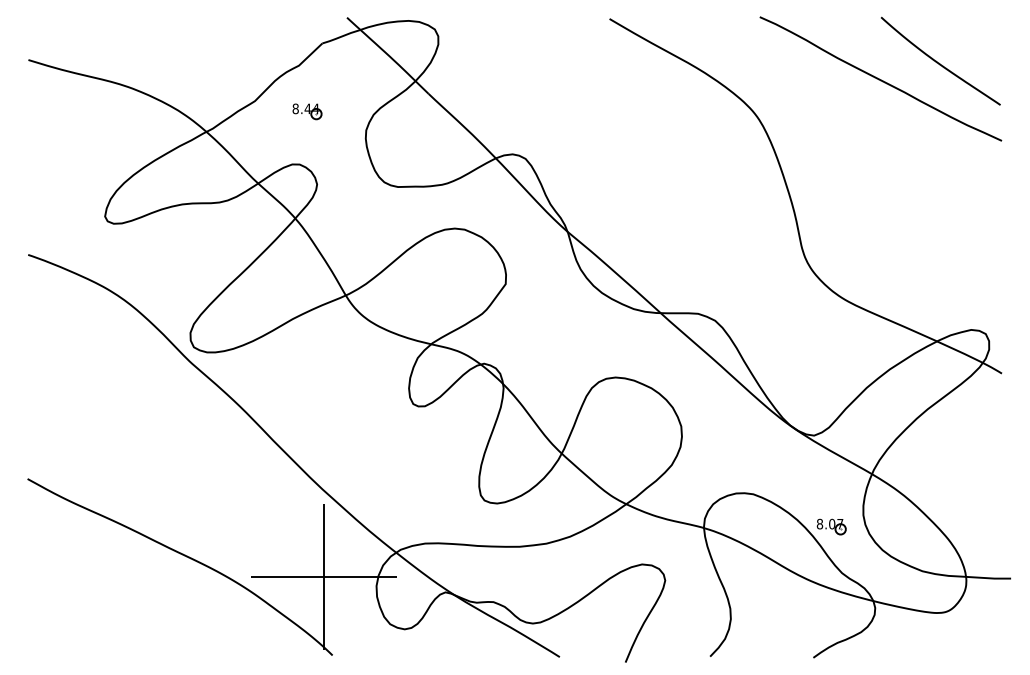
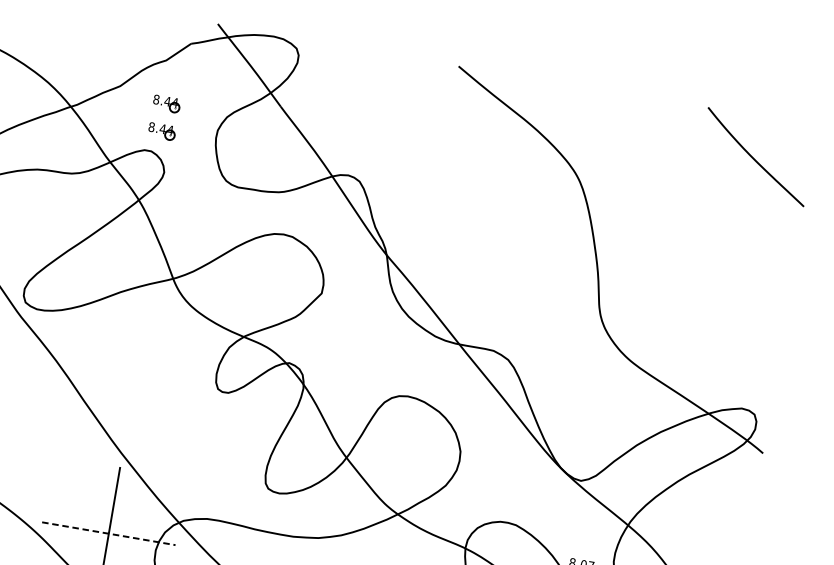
curve: (879, 78) -> (697, 163), removed
part: (307, 141) -> (162, 131), added
line: (323, 577) -> (108, 534), solid -> dashed

